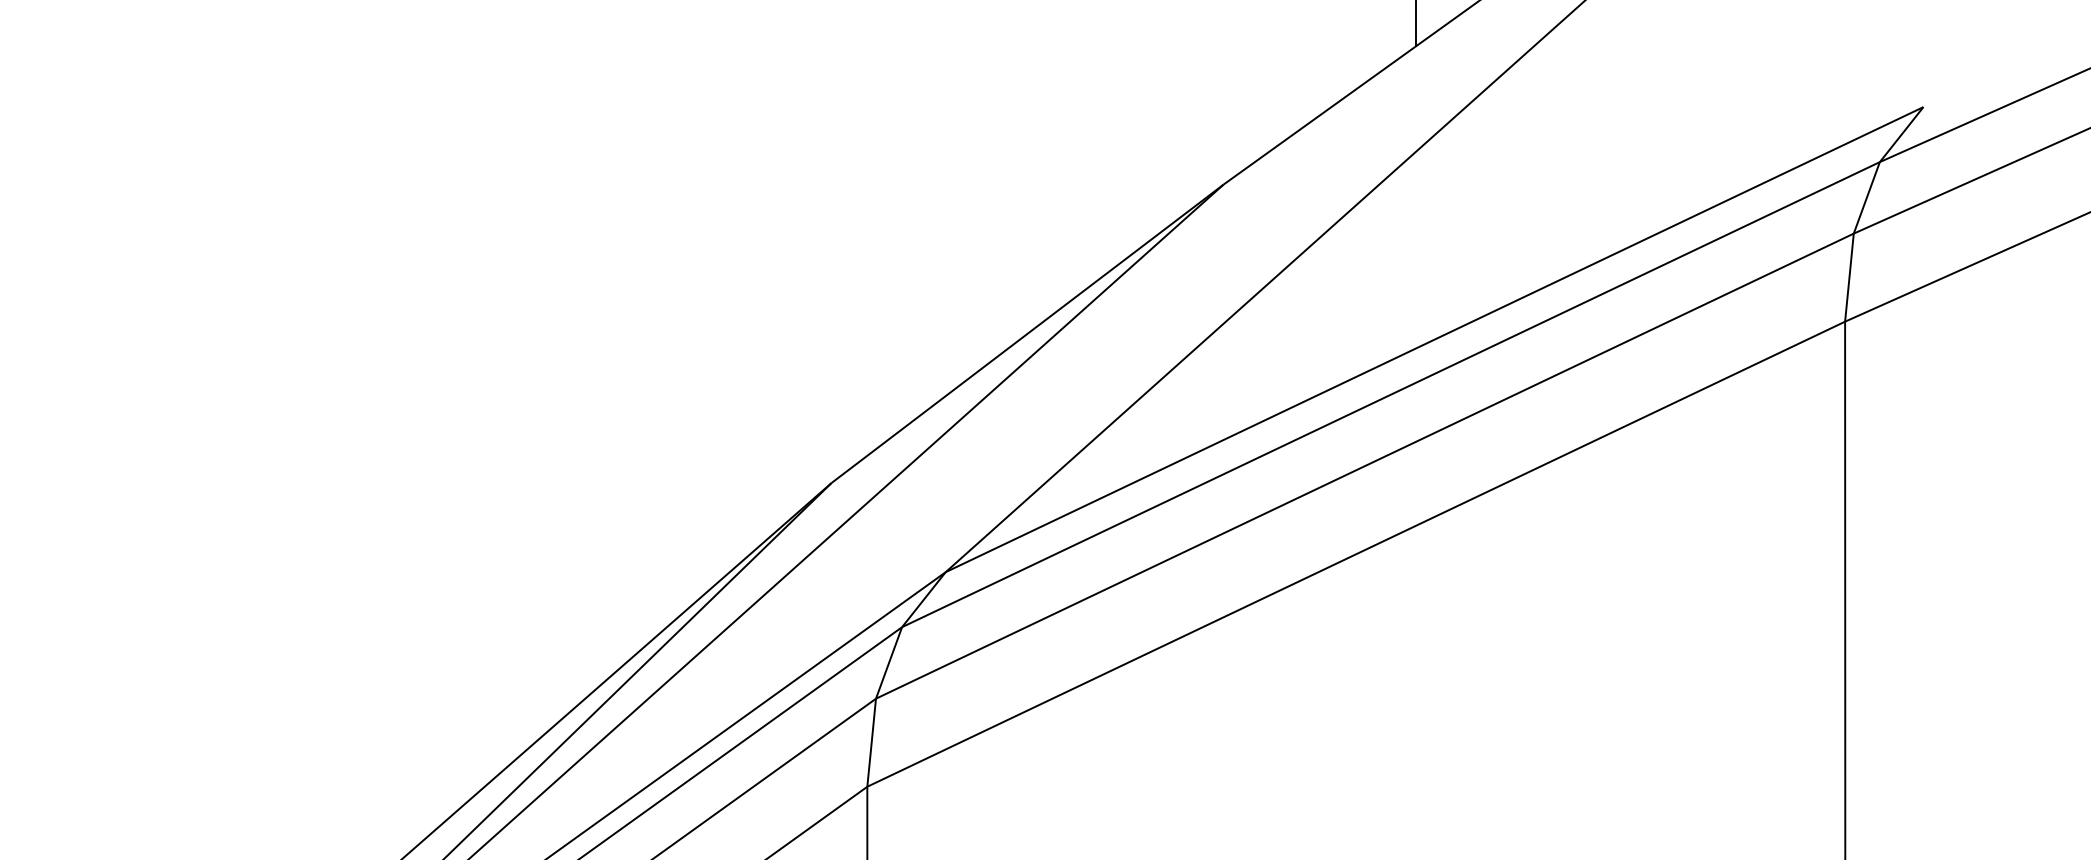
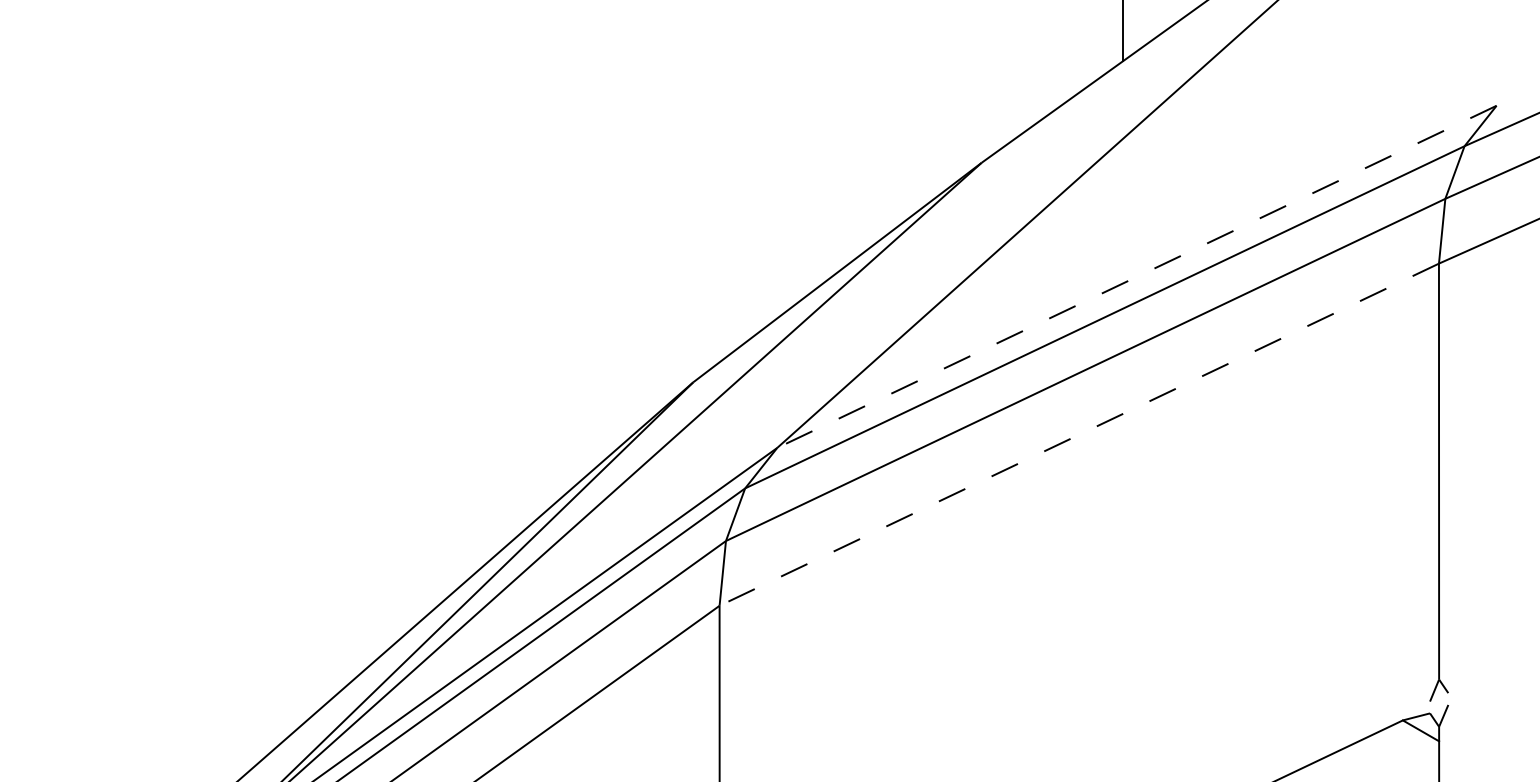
line: (1433, 340) -> (1136, 277), solid -> dashed
line: (1355, 555) -> (1078, 435), solid -> dashed

